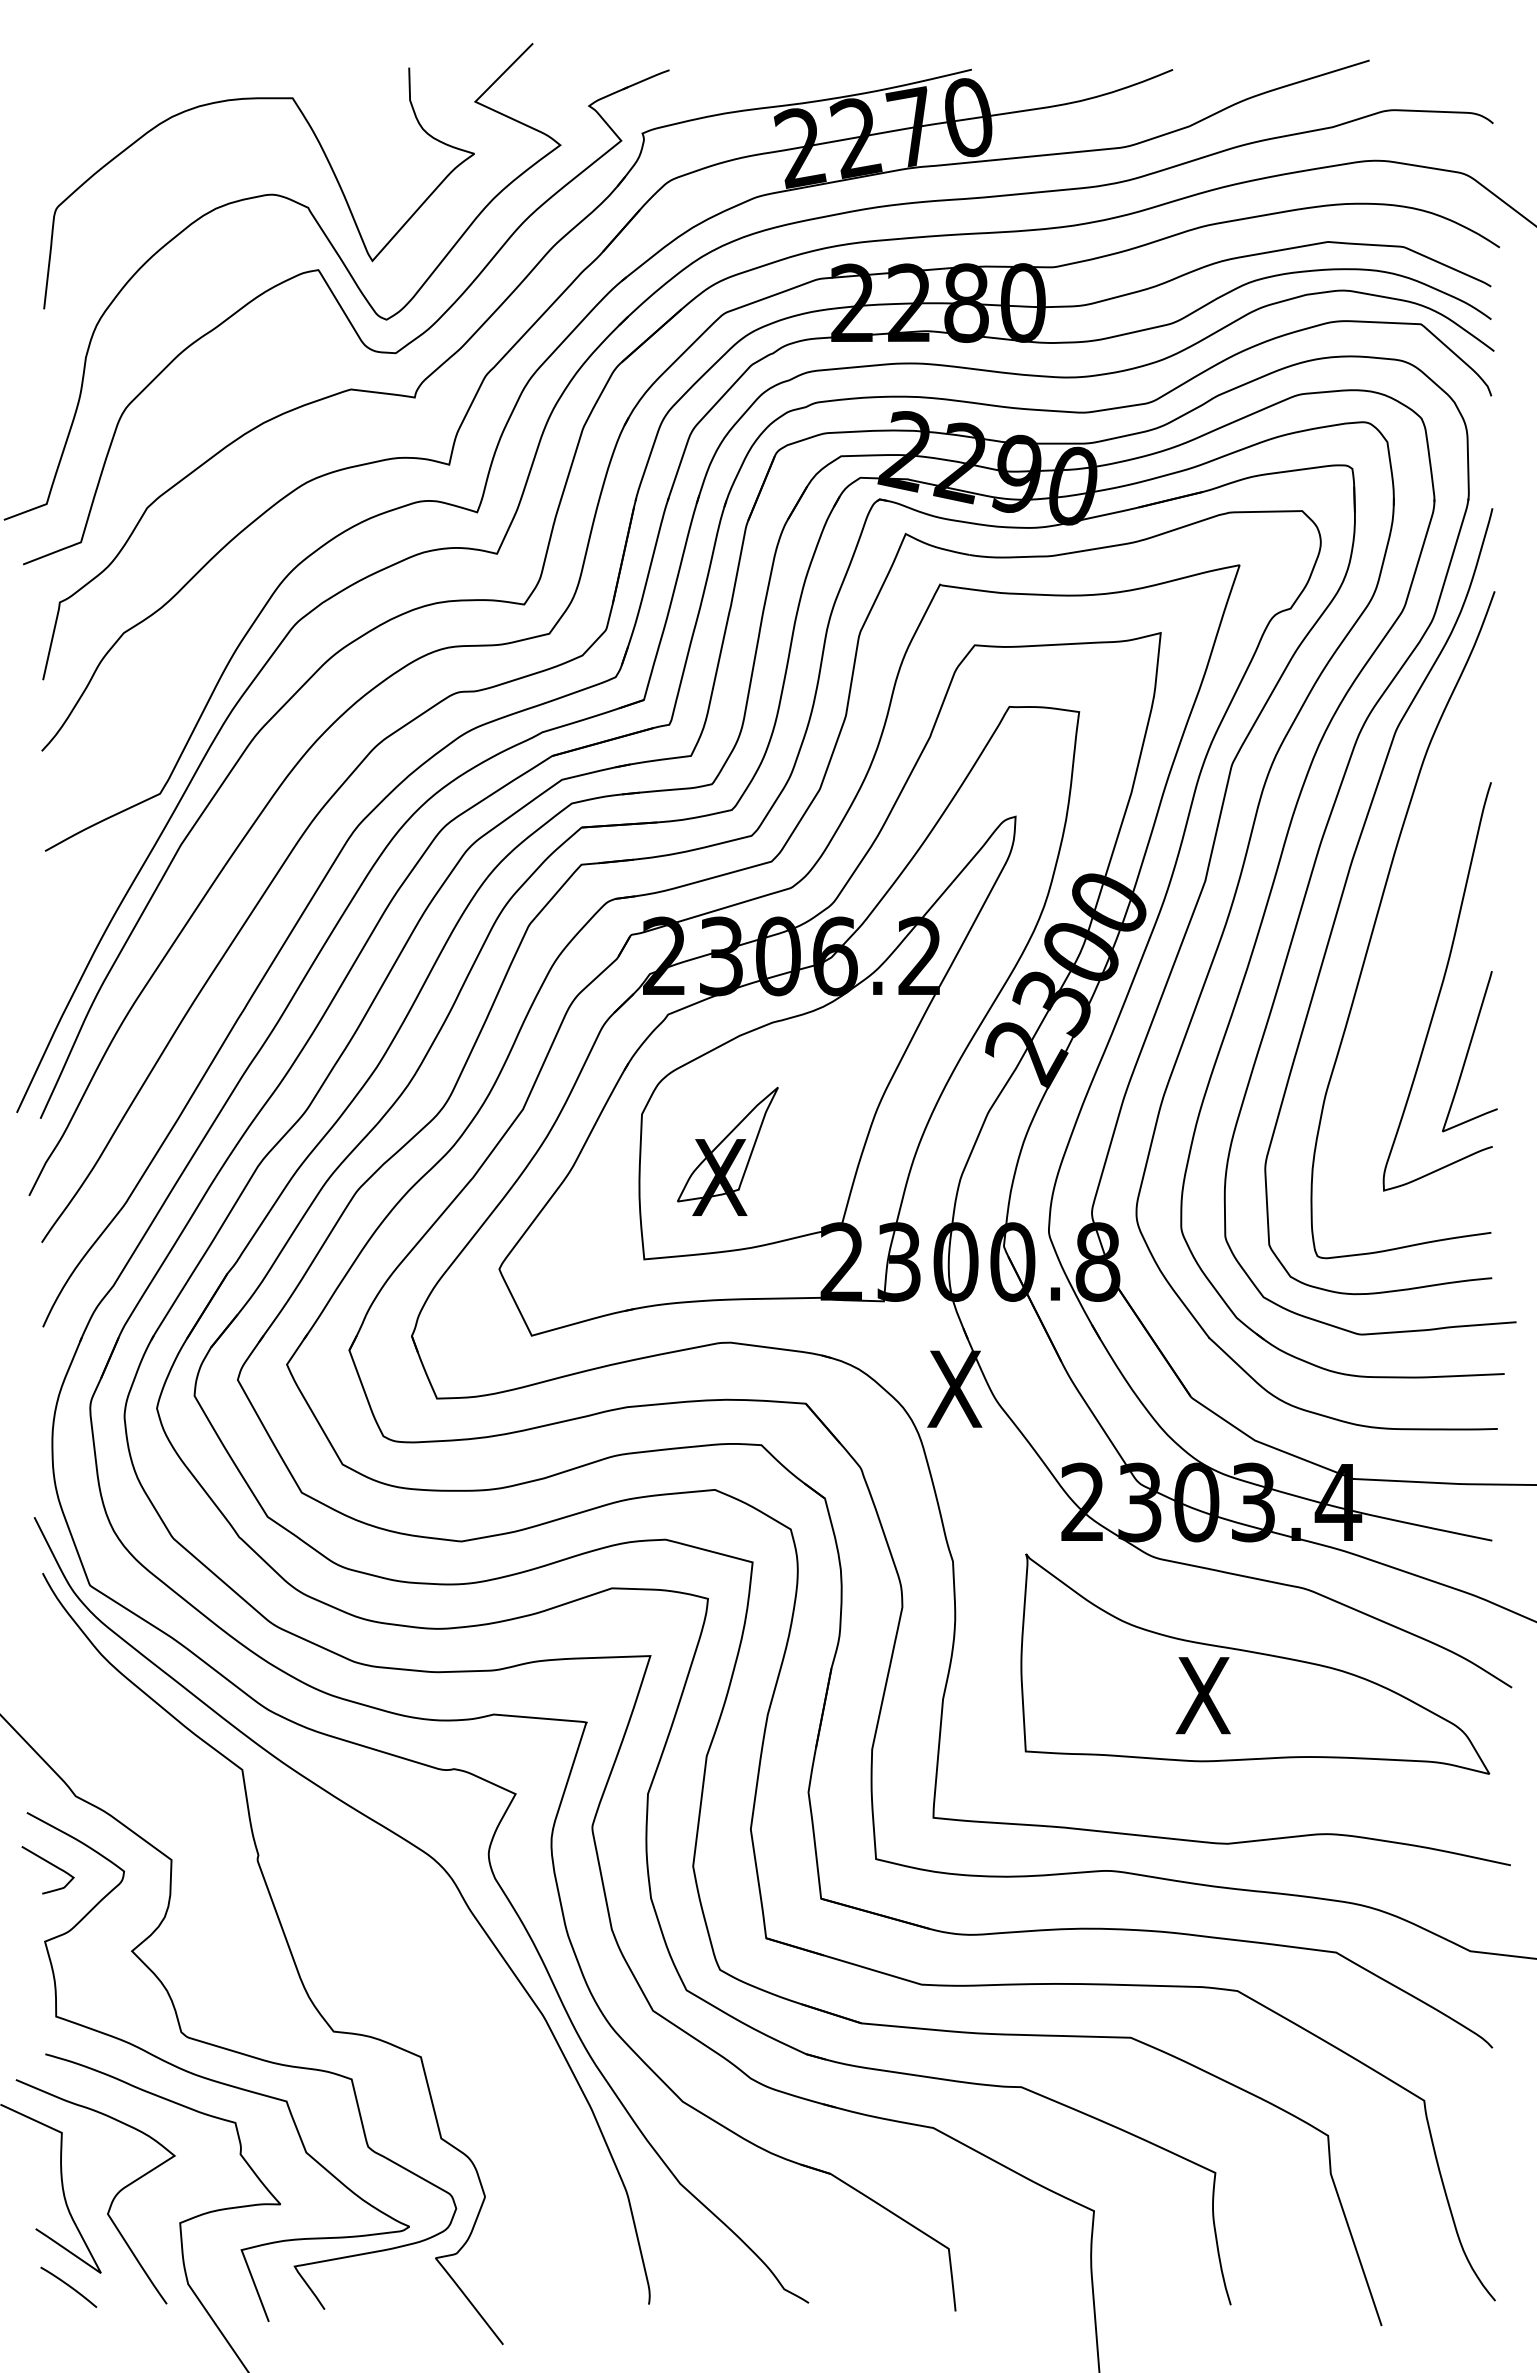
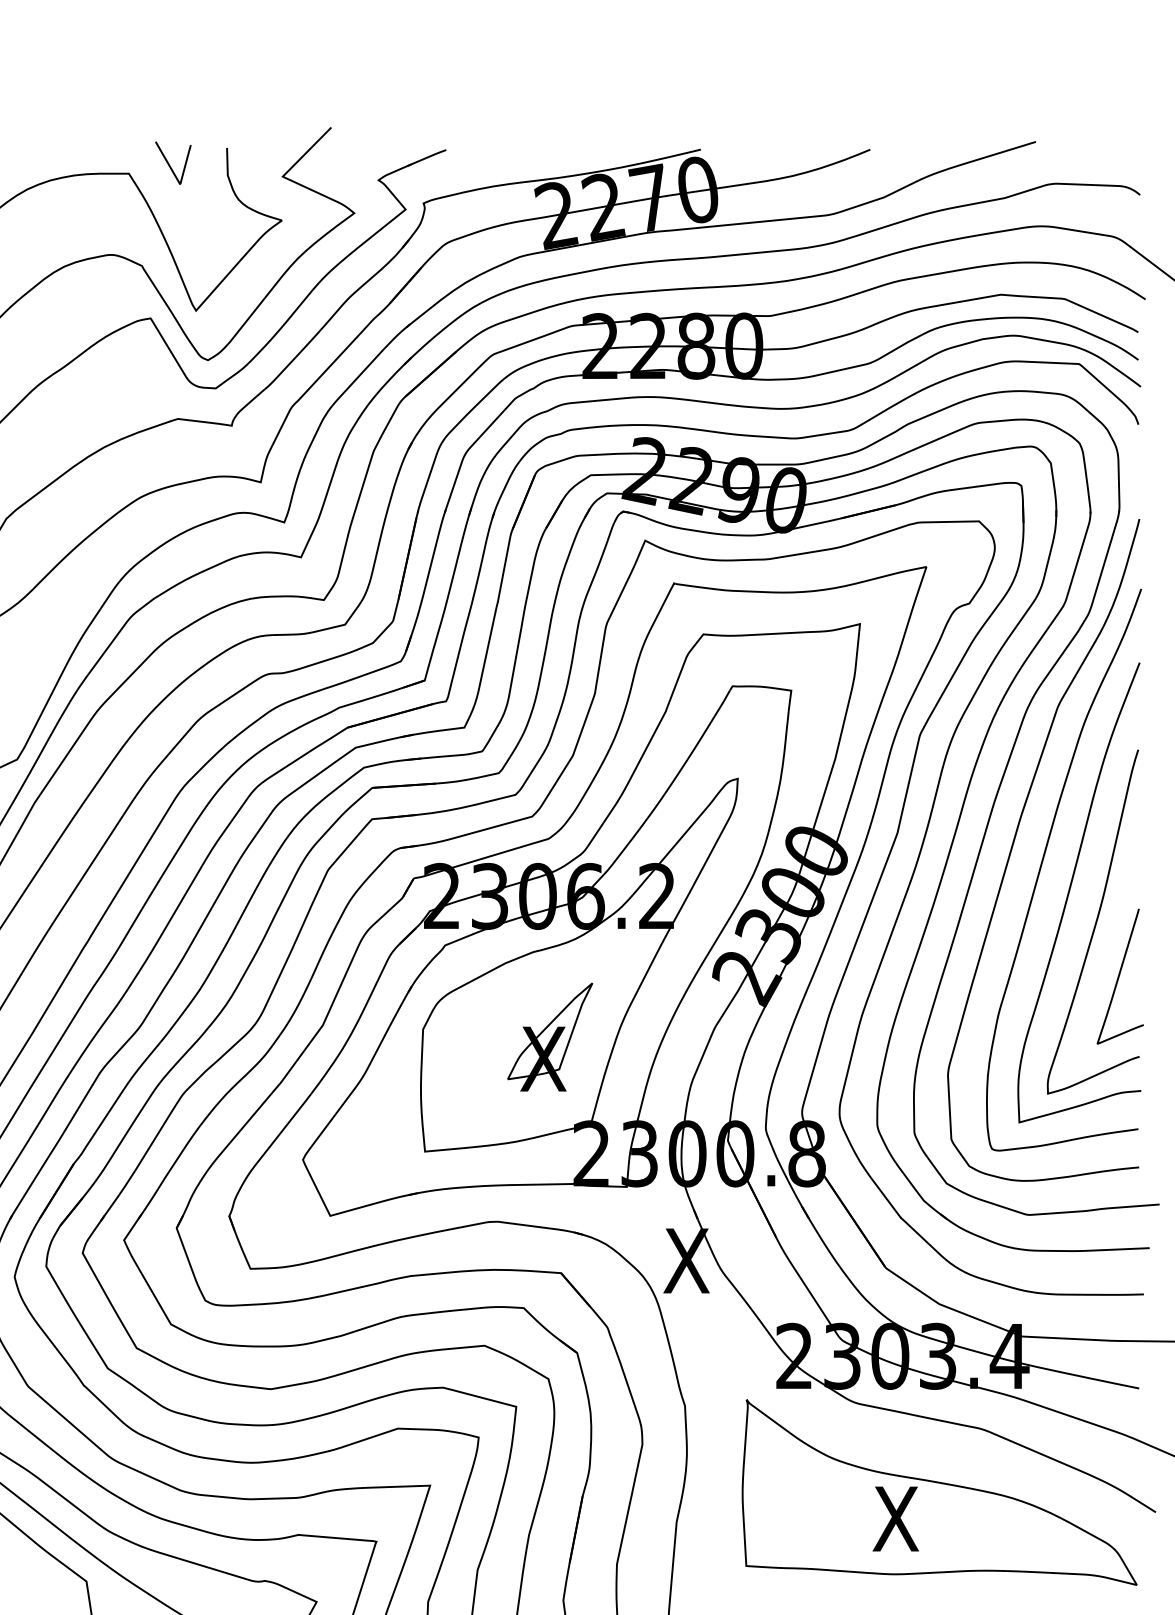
curve: (341, 87) -> (170, 164), added
curve: (1410, 949) -> (1070, 890), added
part: (727, 1150) -> (549, 1036), moved

